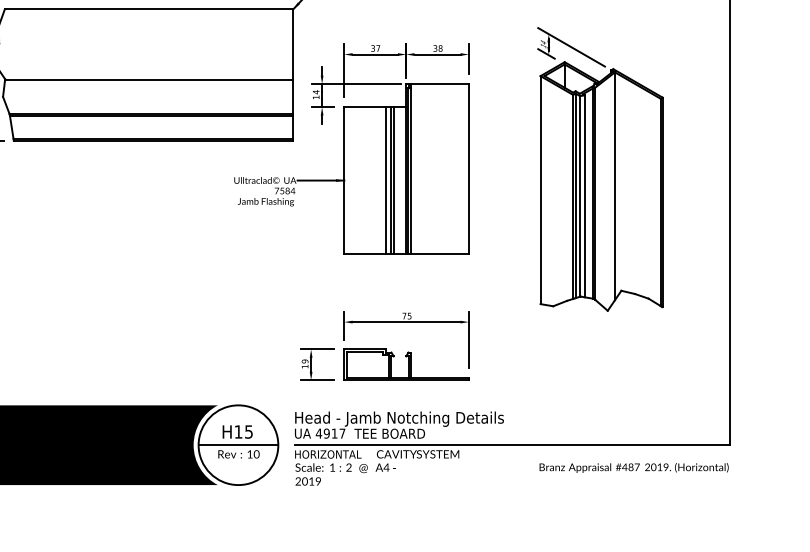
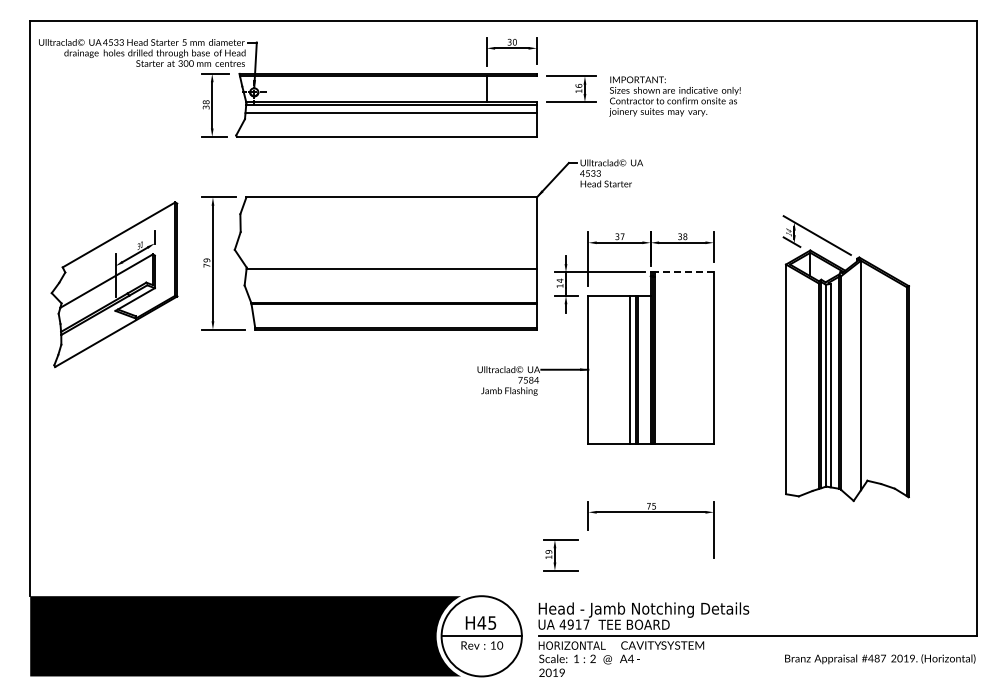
line: (439, 84) -> (684, 272), solid -> dashed
part: (406, 364) -> (650, 555), removed
text: (238, 431) -> (481, 622), H15 -> H45

